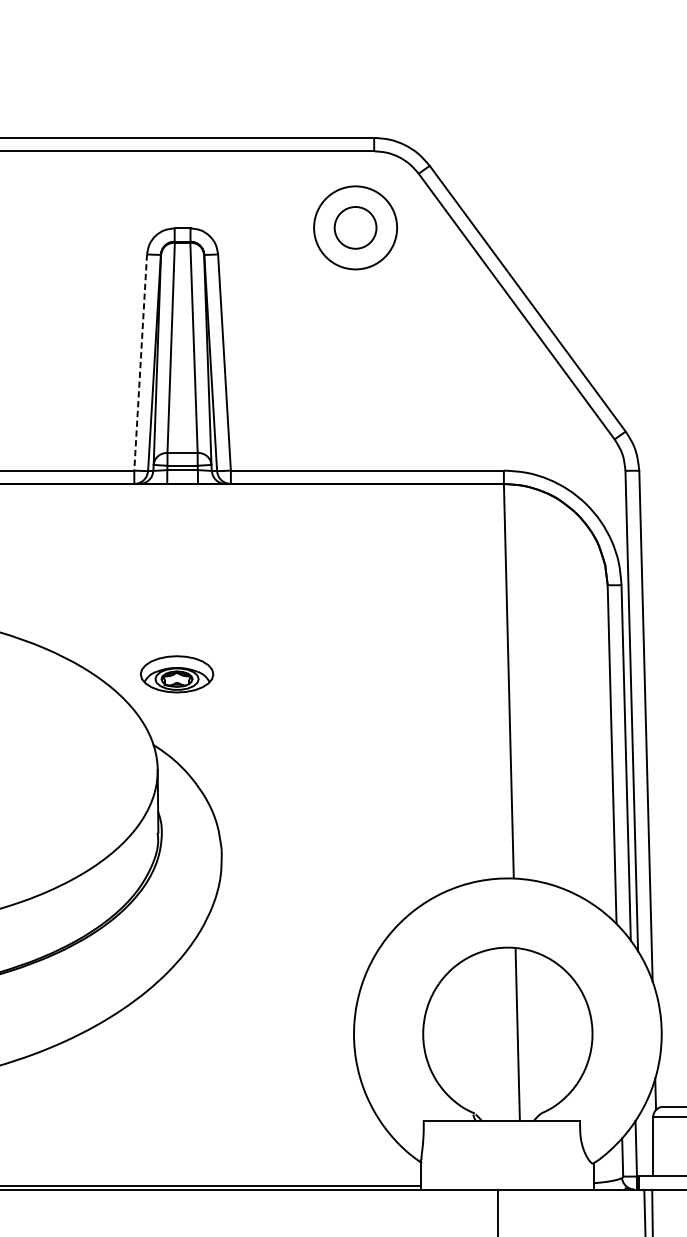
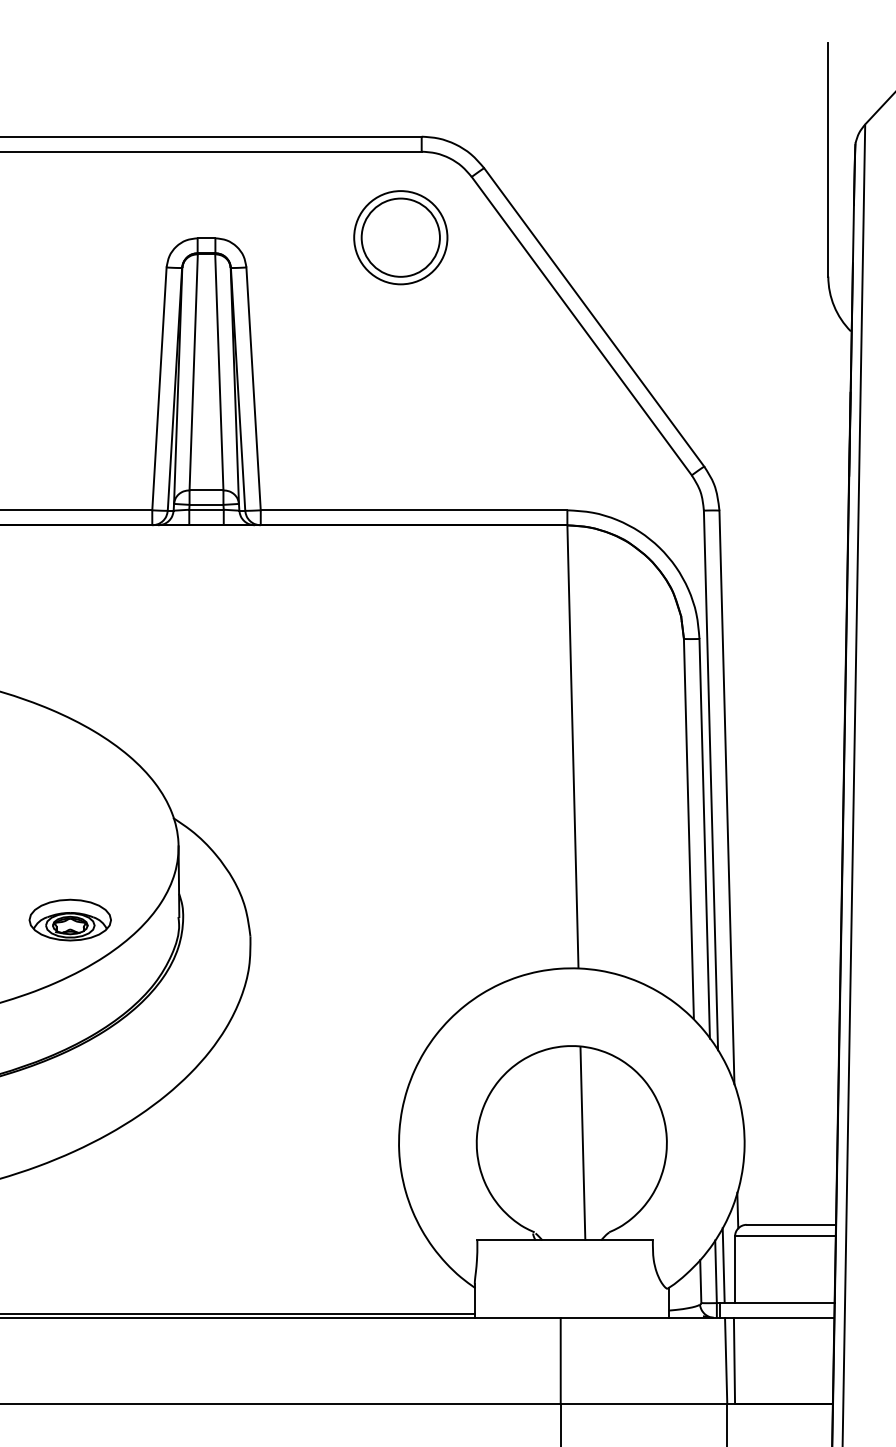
circle: (355, 227) -> (400, 237), size x1.67
line: (140, 362) -> (159, 388), dashed -> solid
part: (176, 673) -> (69, 919), moved
line: (642, 1143) -> (723, 1265), added

